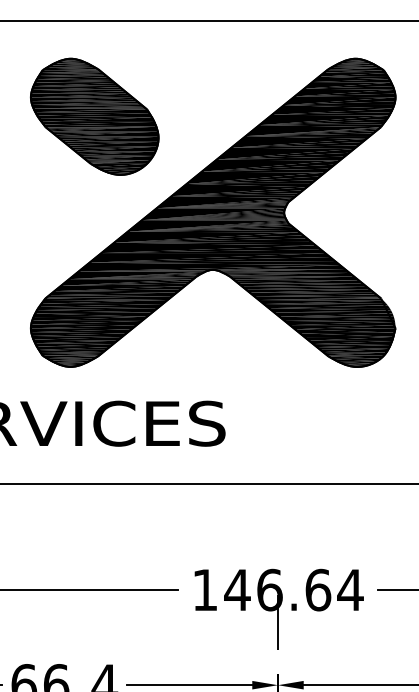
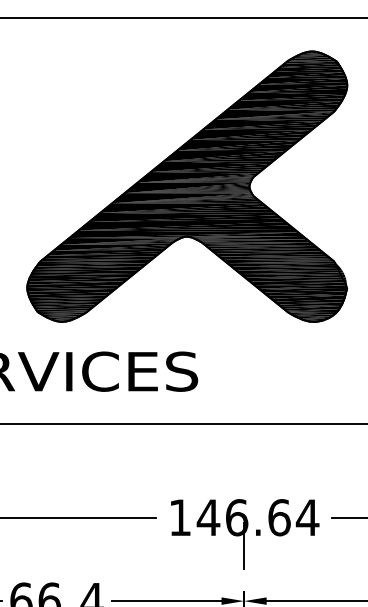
part: (94, 116) -> (83, 102), removed

